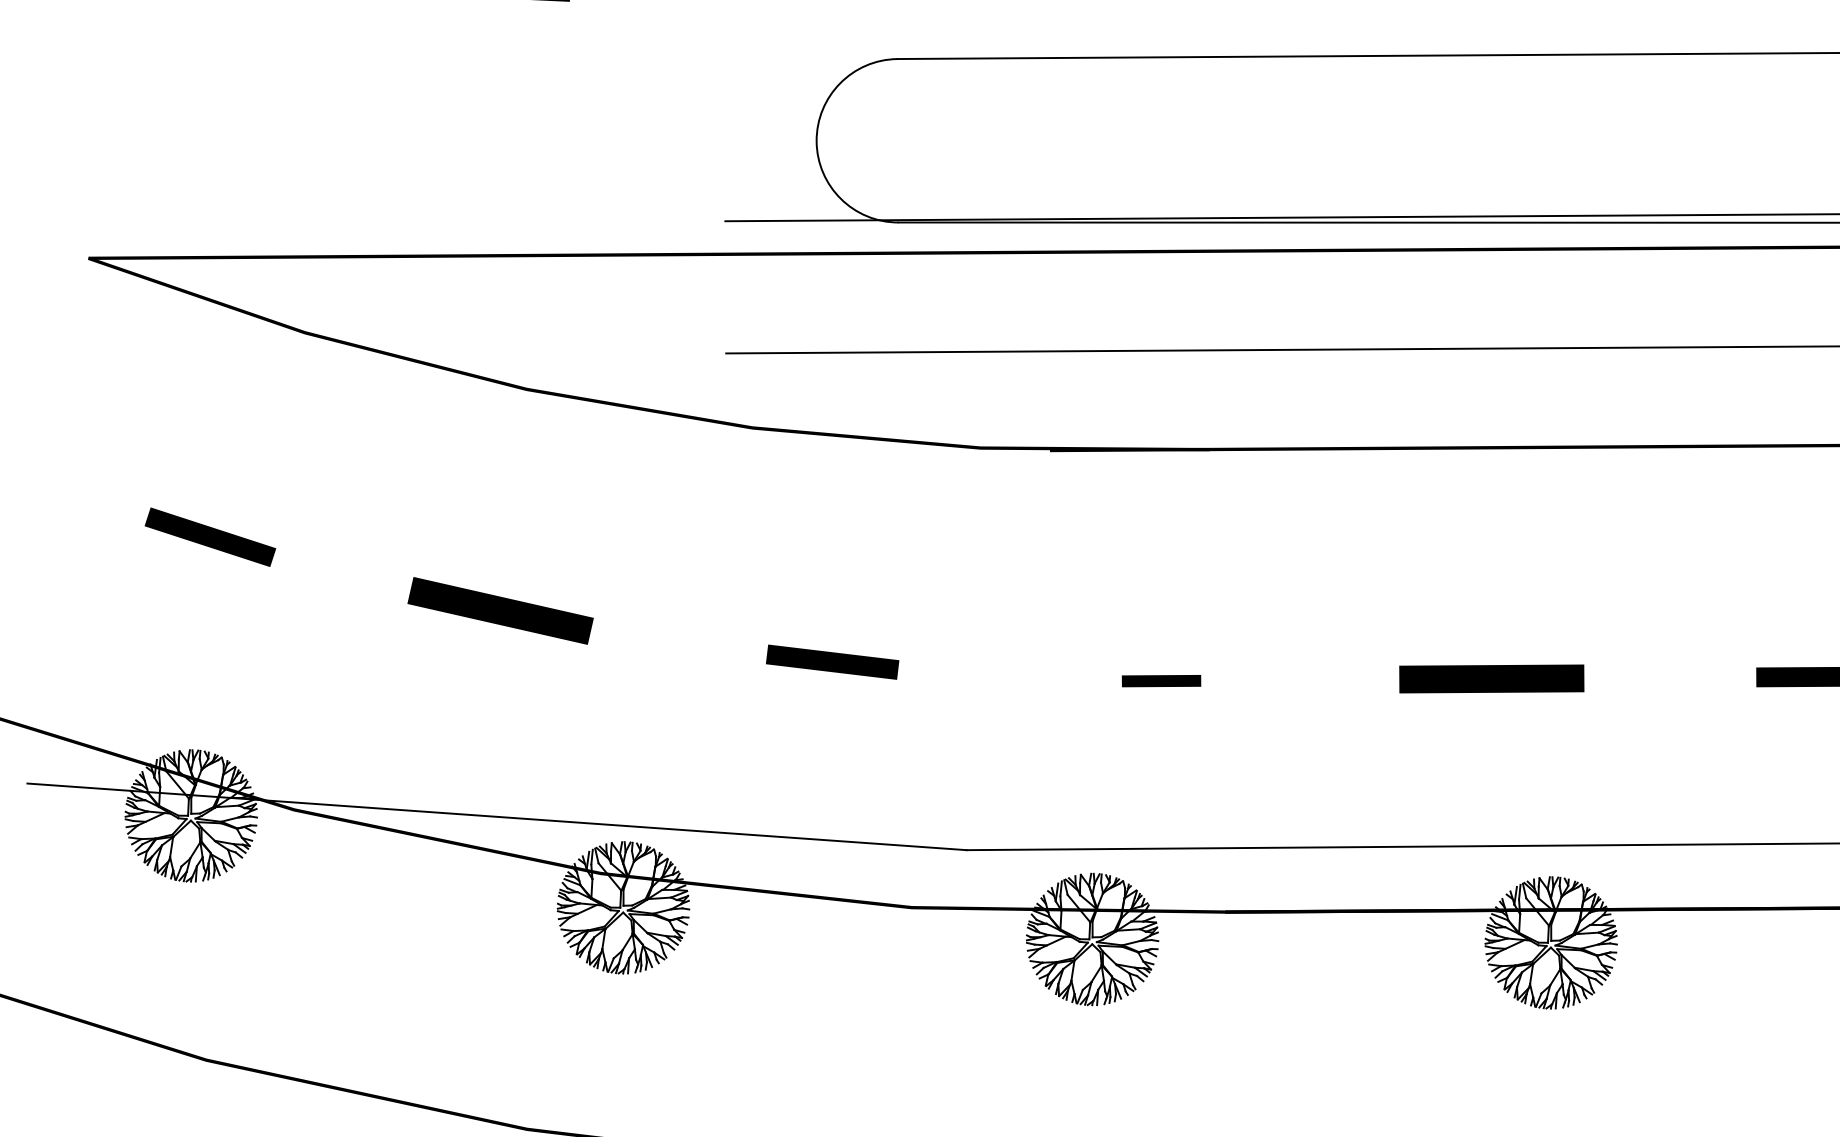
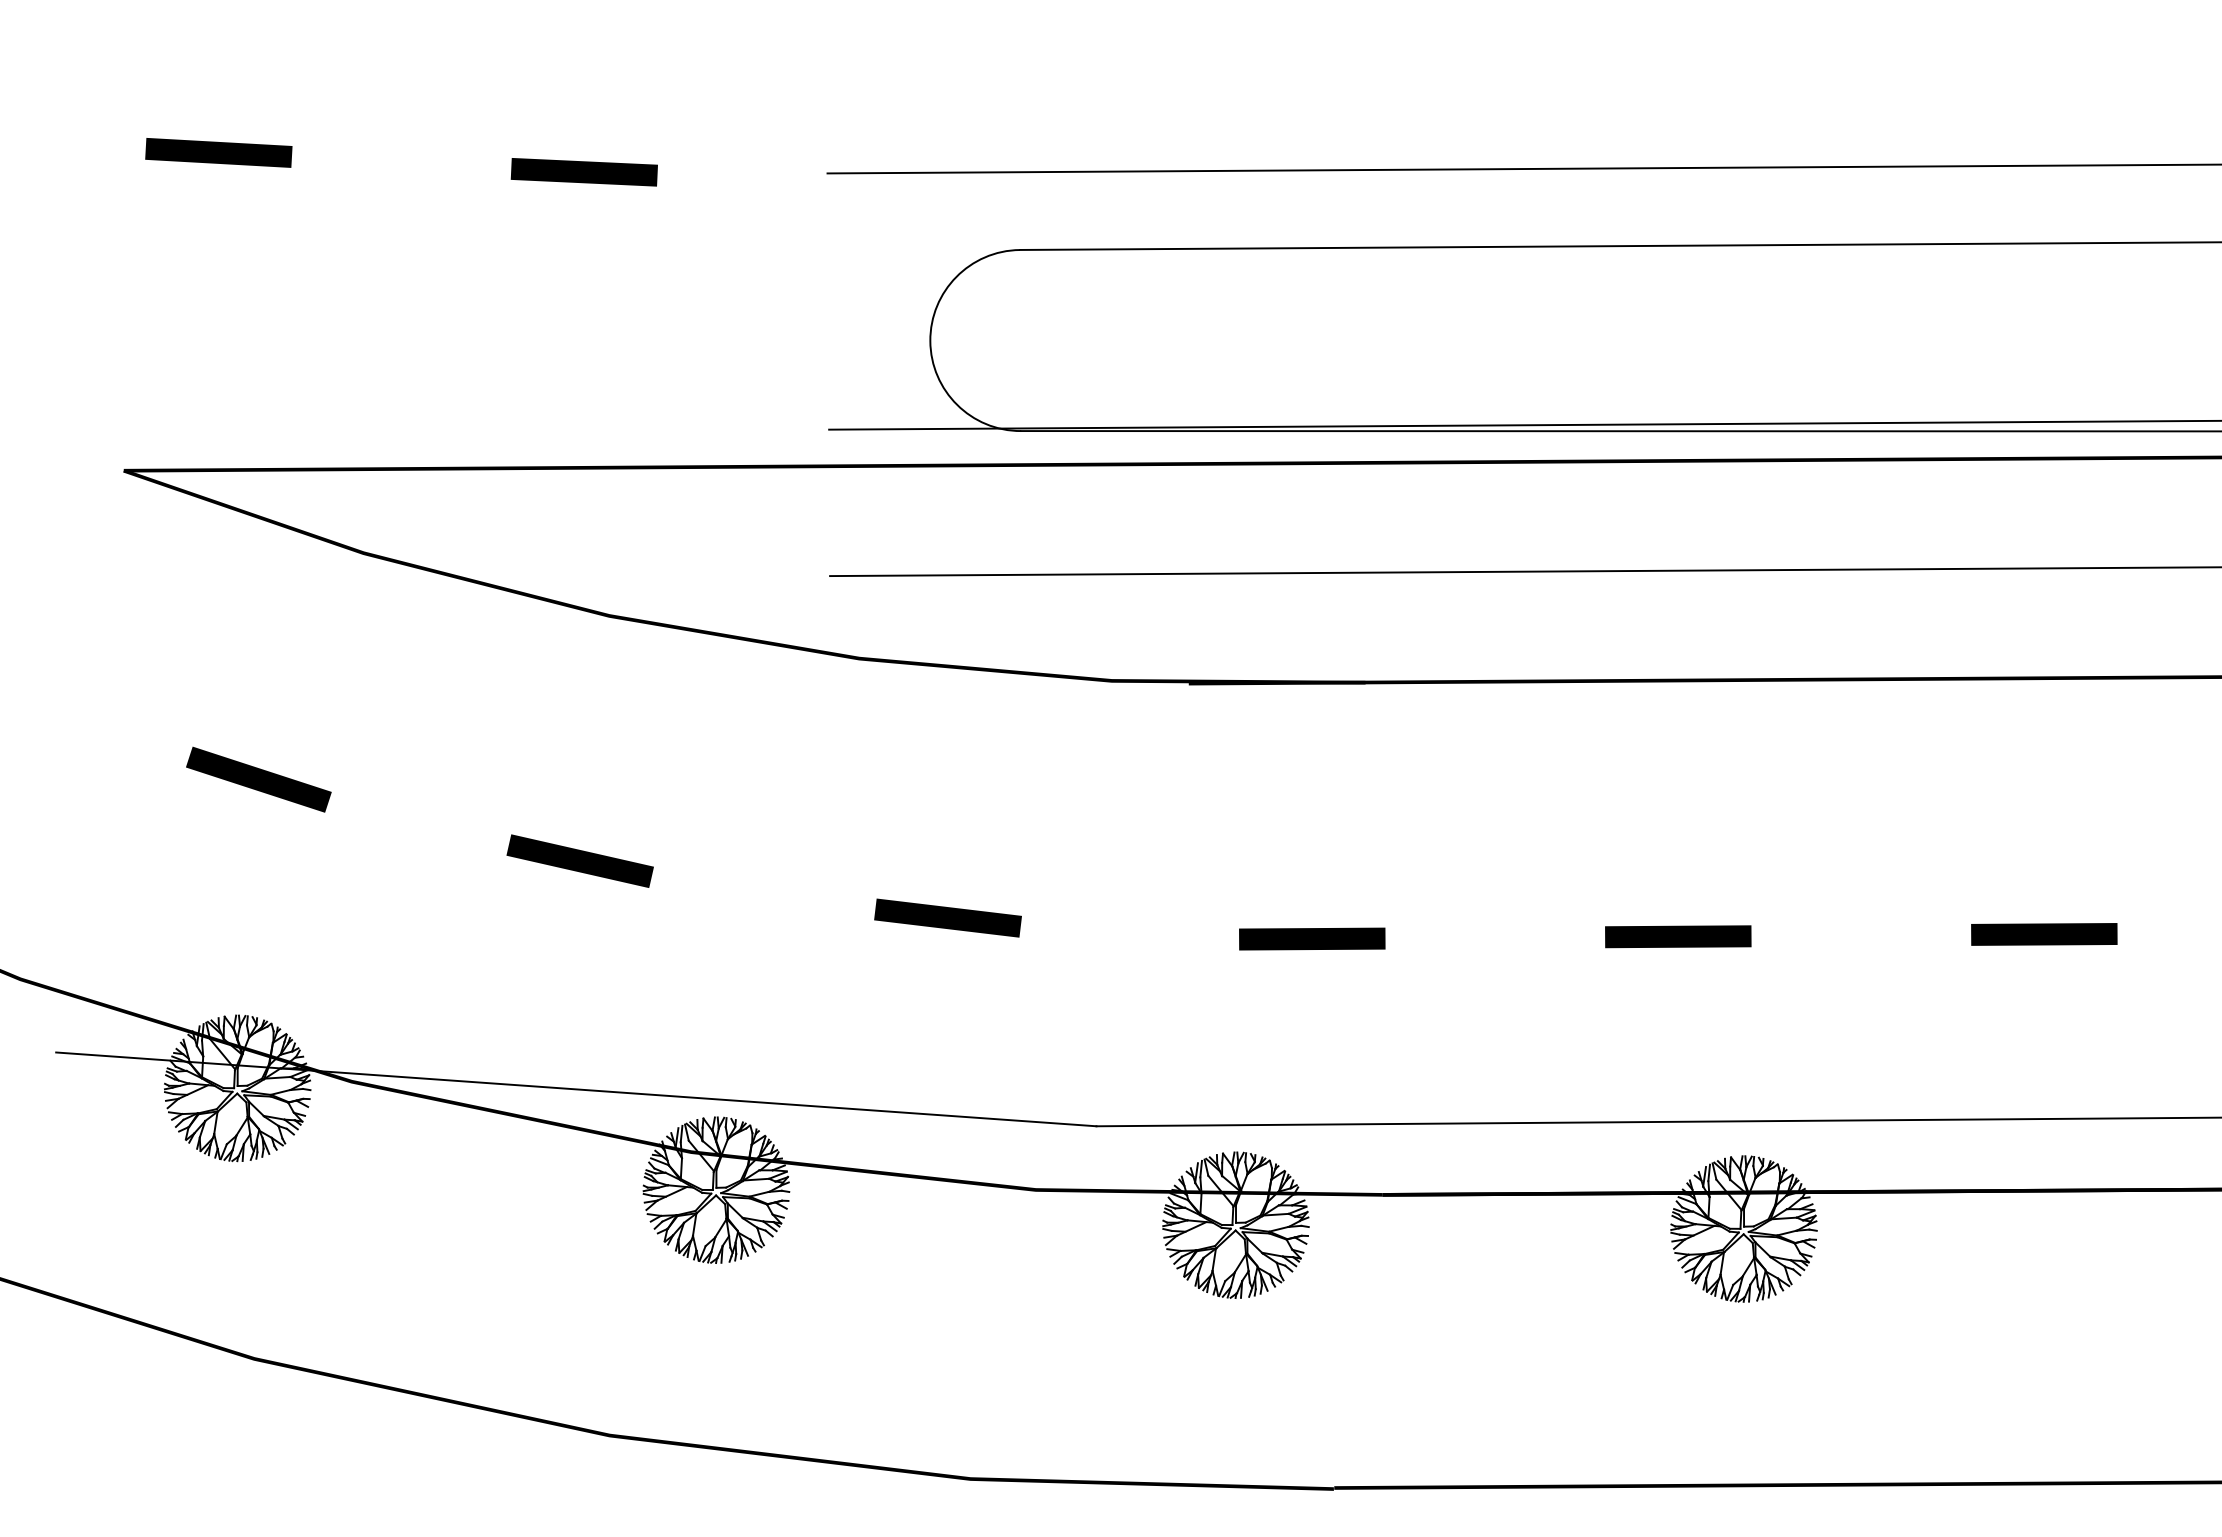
part: (499, 610) -> (579, 860), size x0.71
part: (1492, 678) -> (1678, 936), size x0.71
part: (1161, 680) -> (1312, 938), size x1.67

